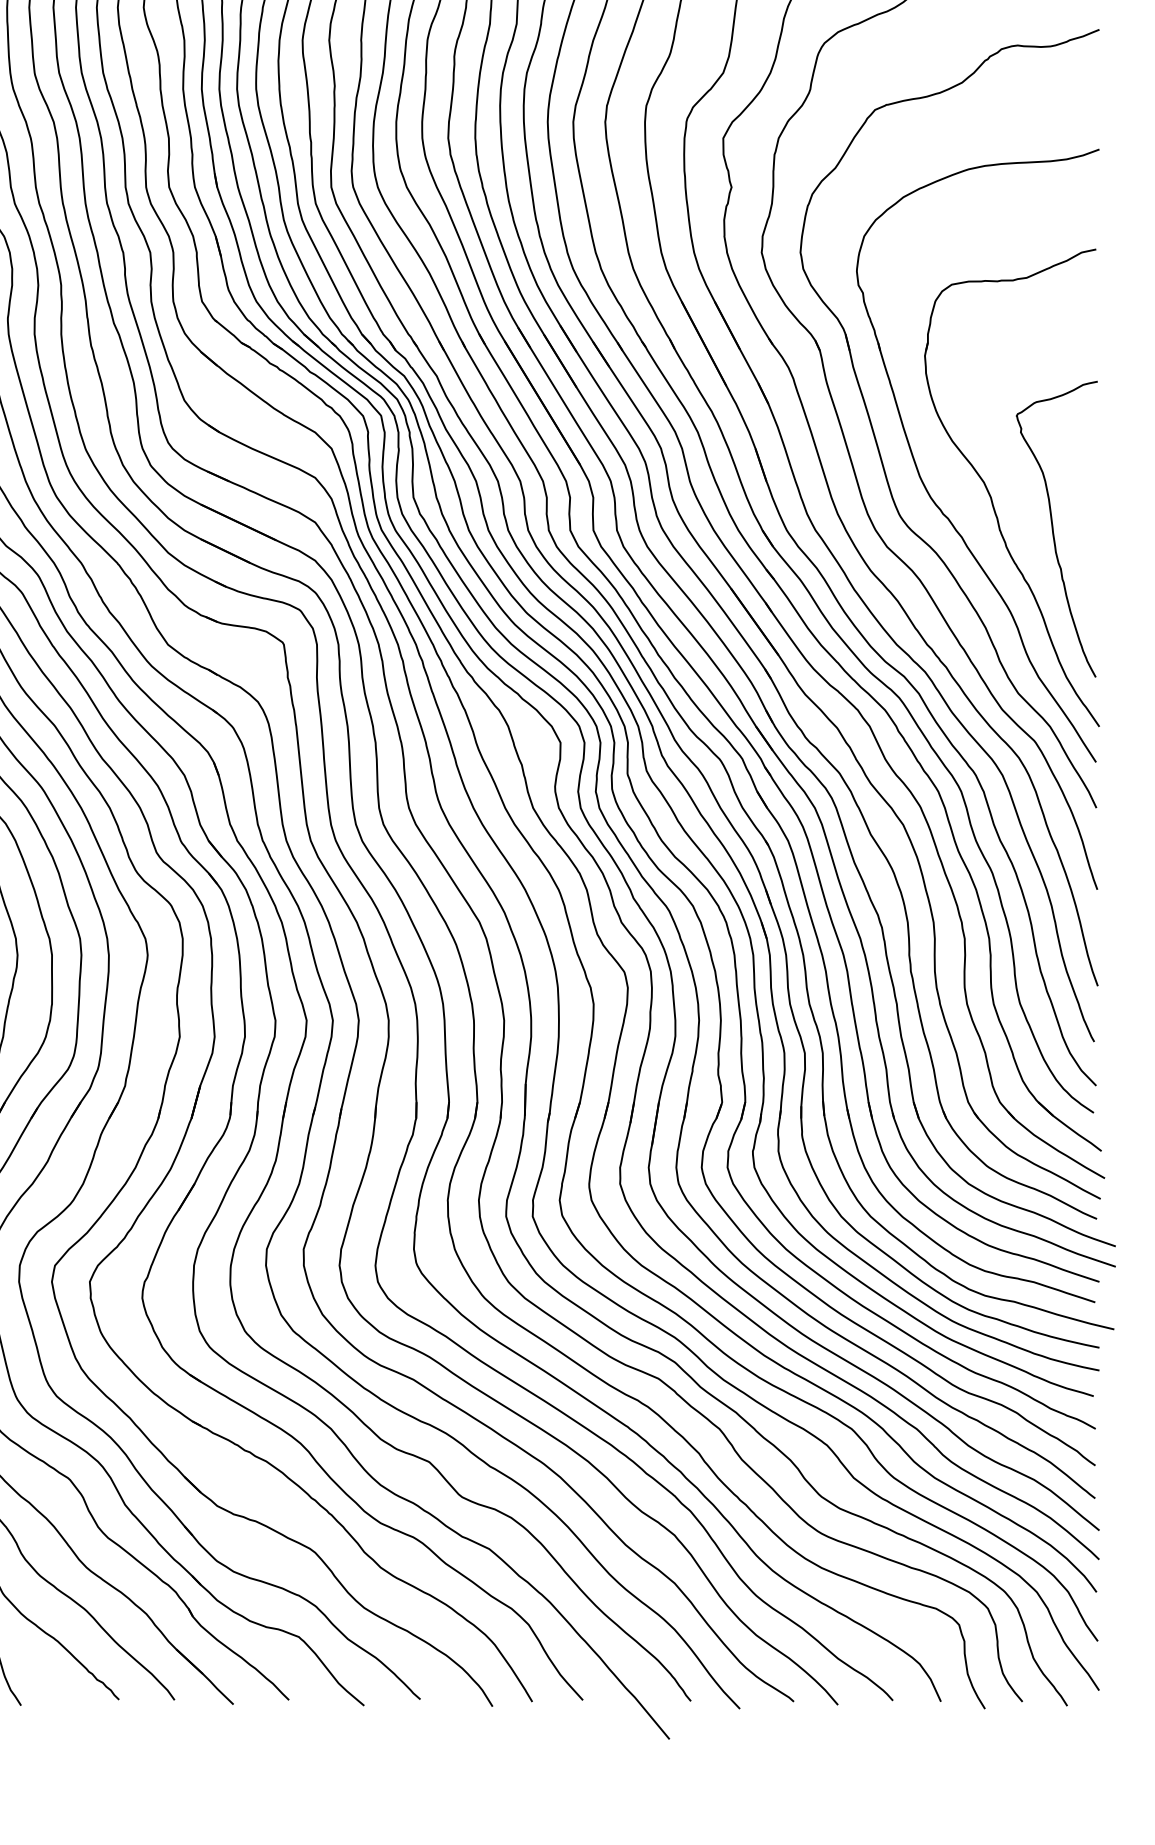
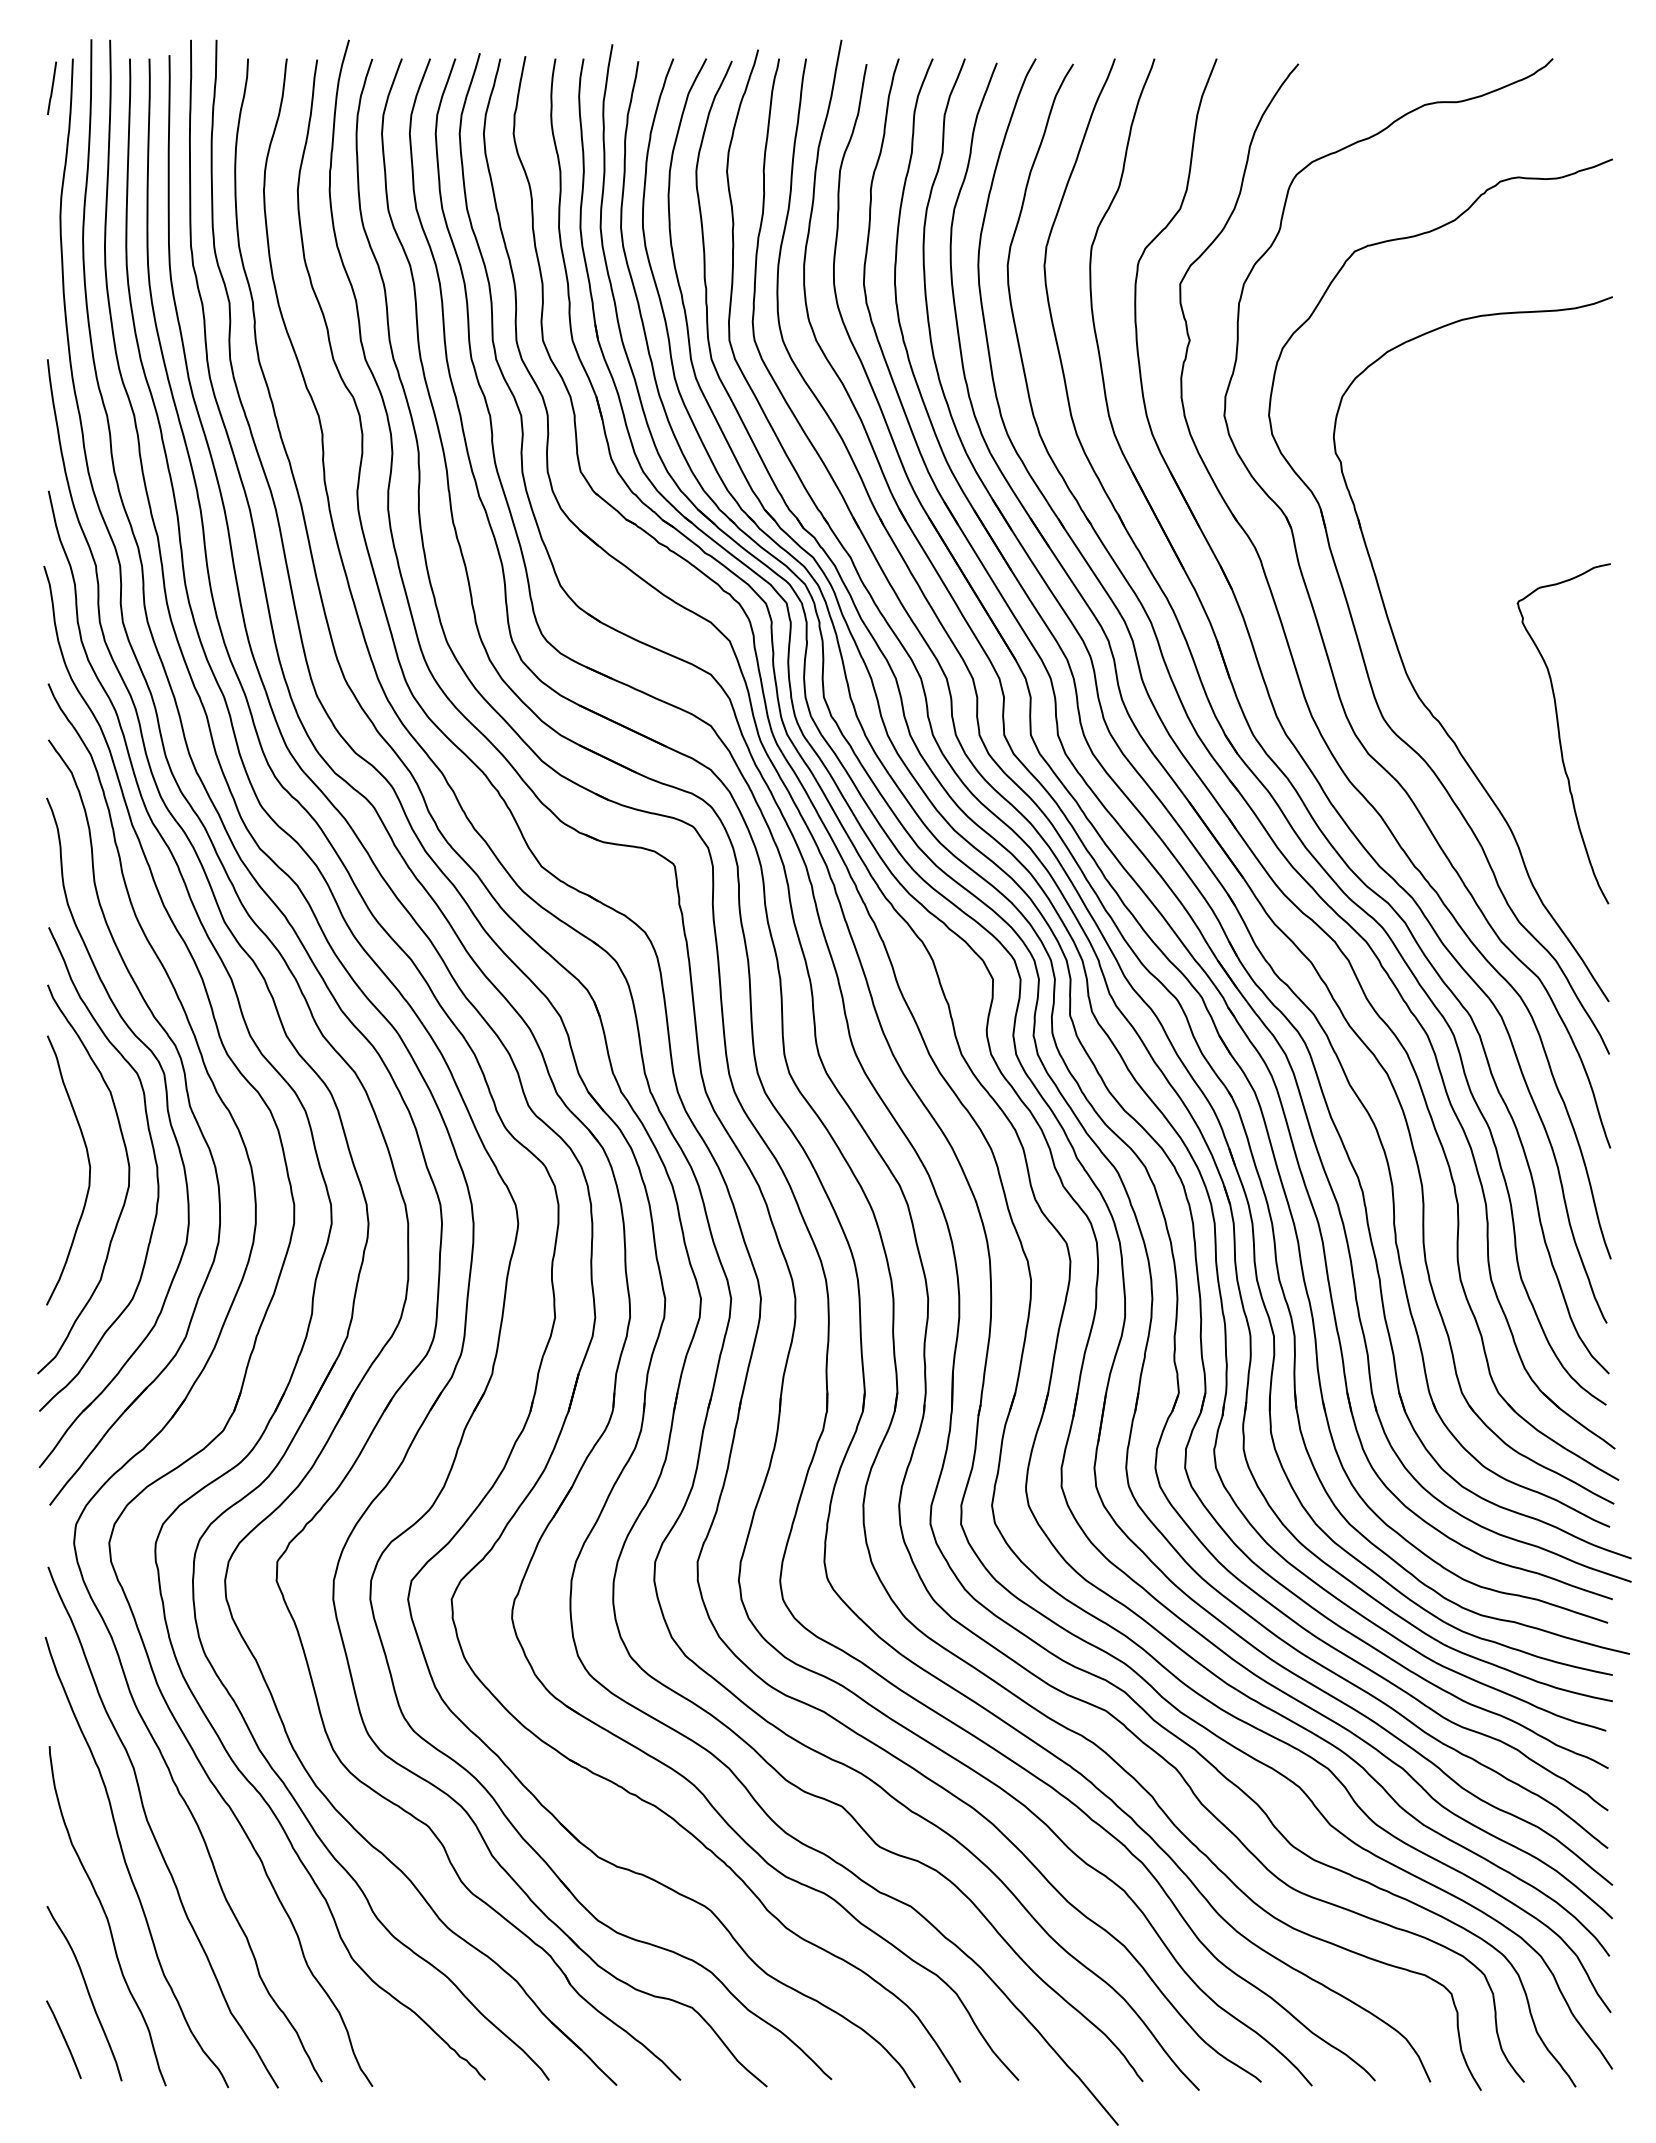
part: (991, 495) -> (1488, 695), removed

